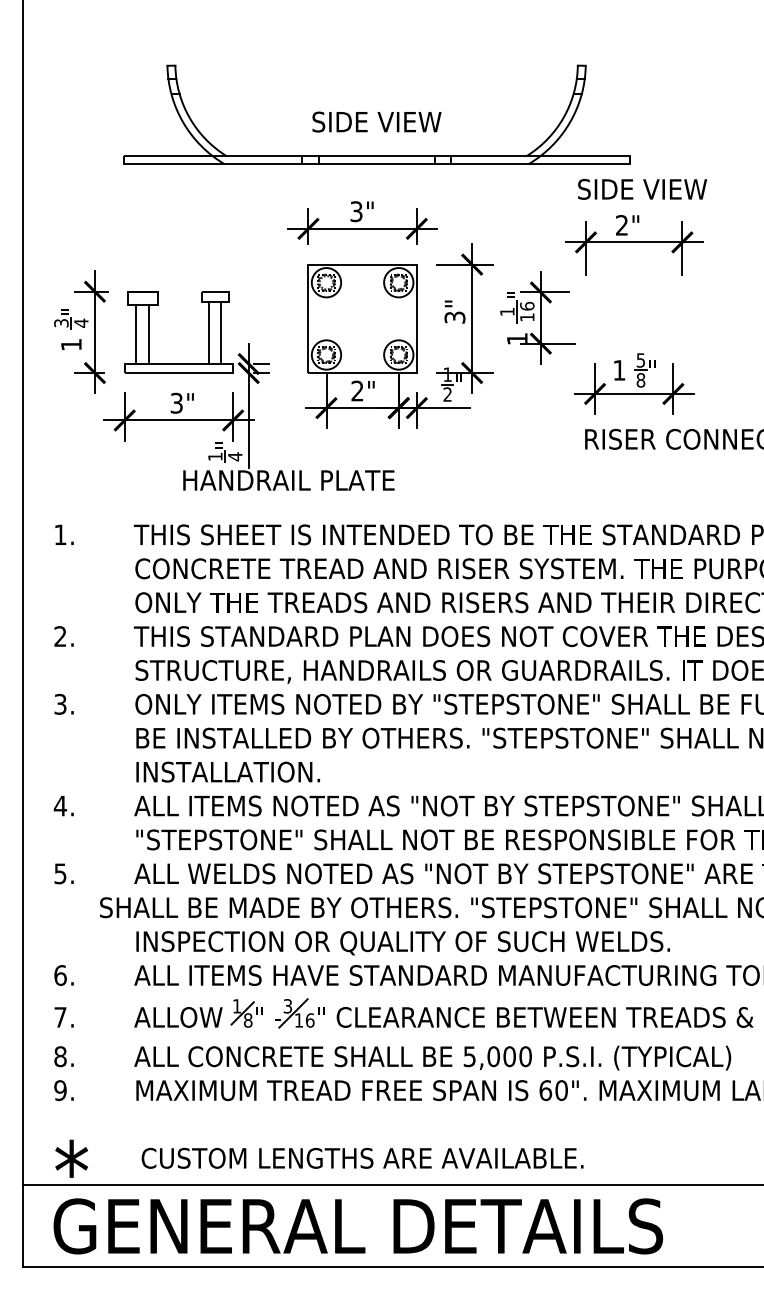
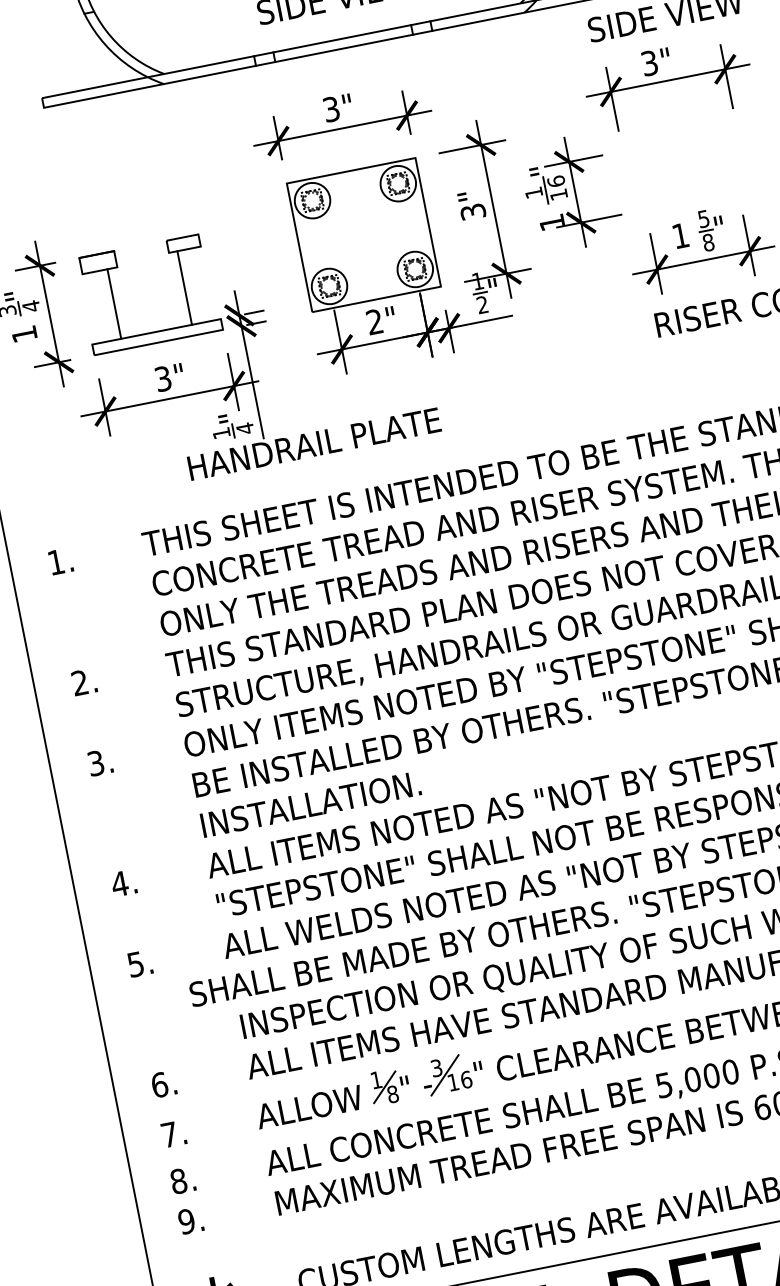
text: (621, 225) -> (649, 63), 2" -> 3"
line: (221, 333) -> (199, 285), removed
line: (136, 334) -> (99, 306), removed

